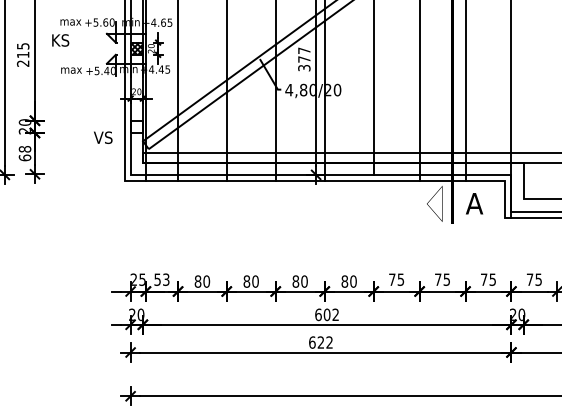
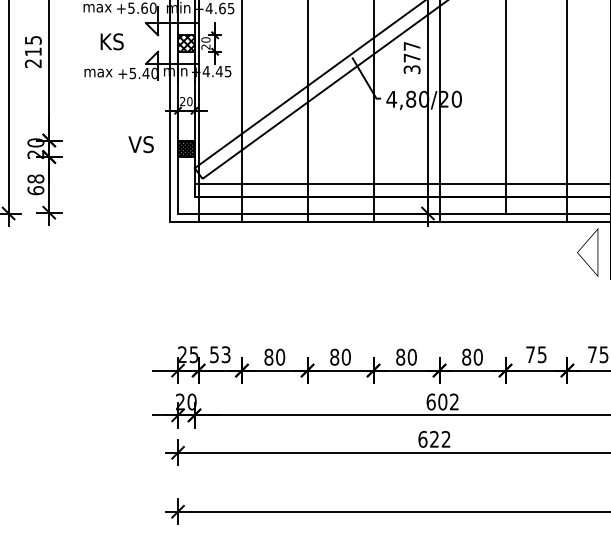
text: (60, 40) -> (111, 41), moved
hatch: (136, 126) -> (185, 148), added
text: (103, 137) -> (141, 144), moved

